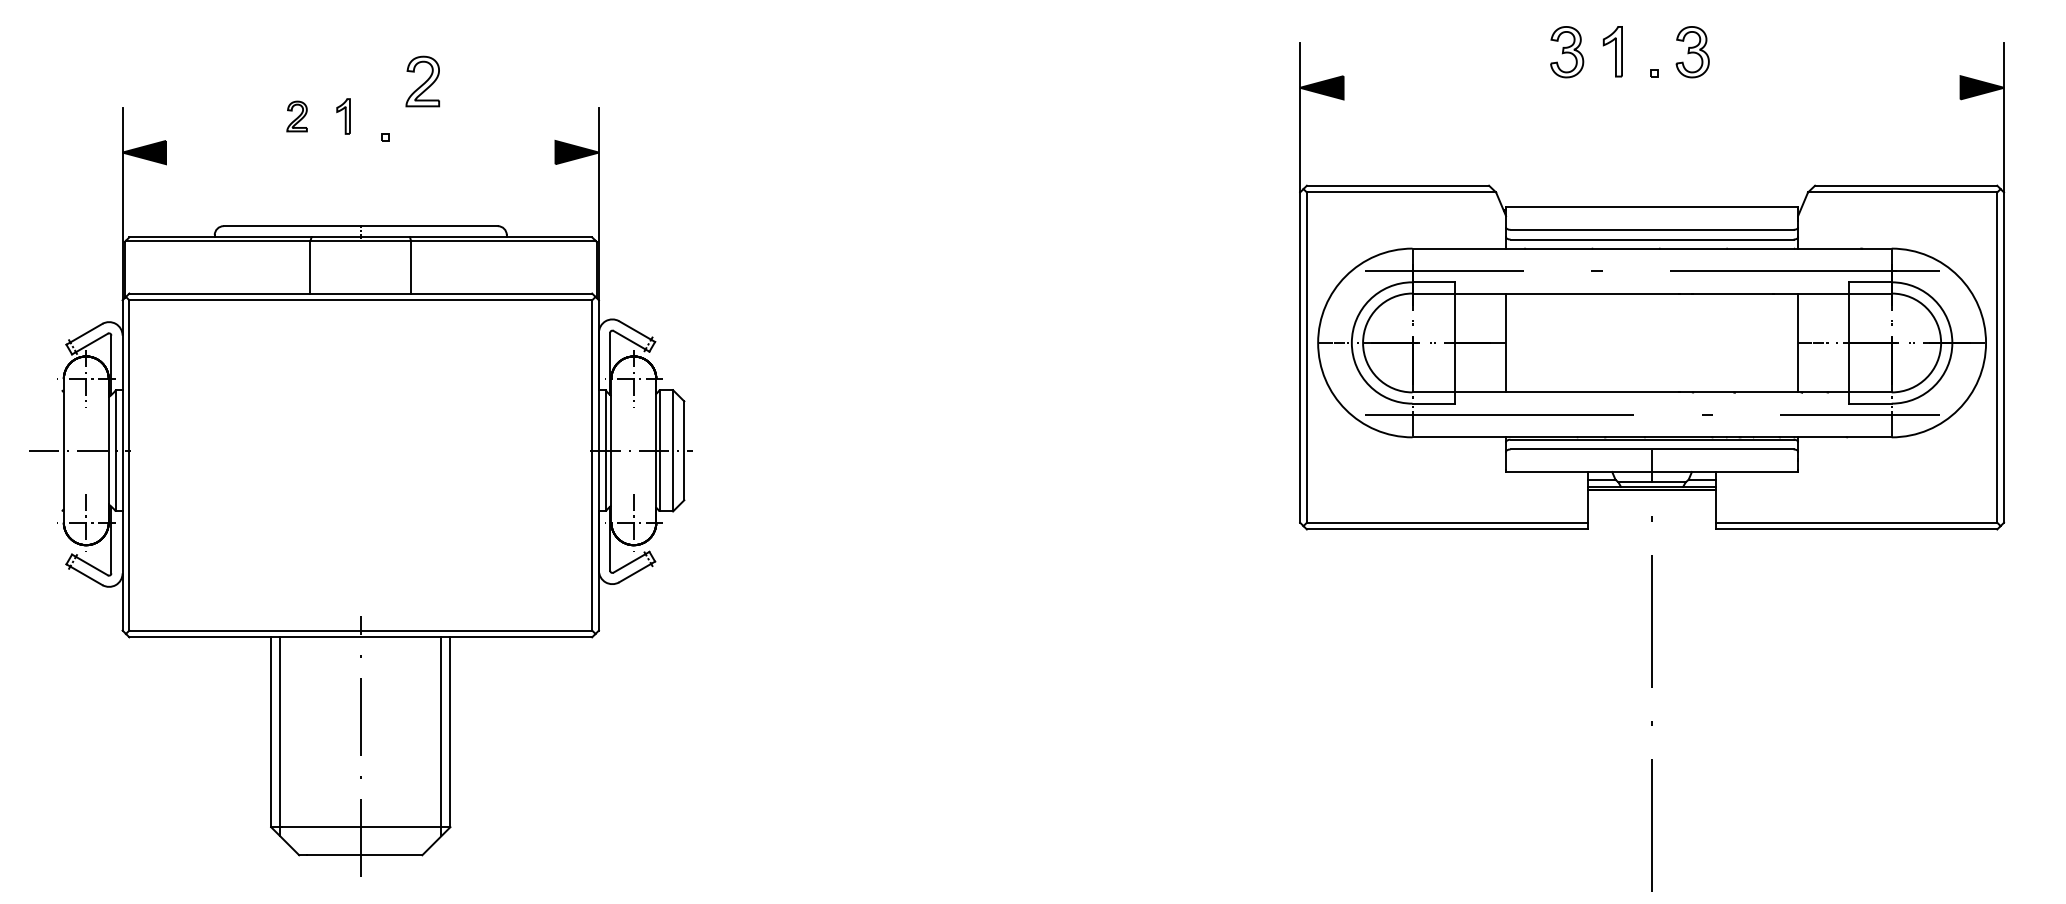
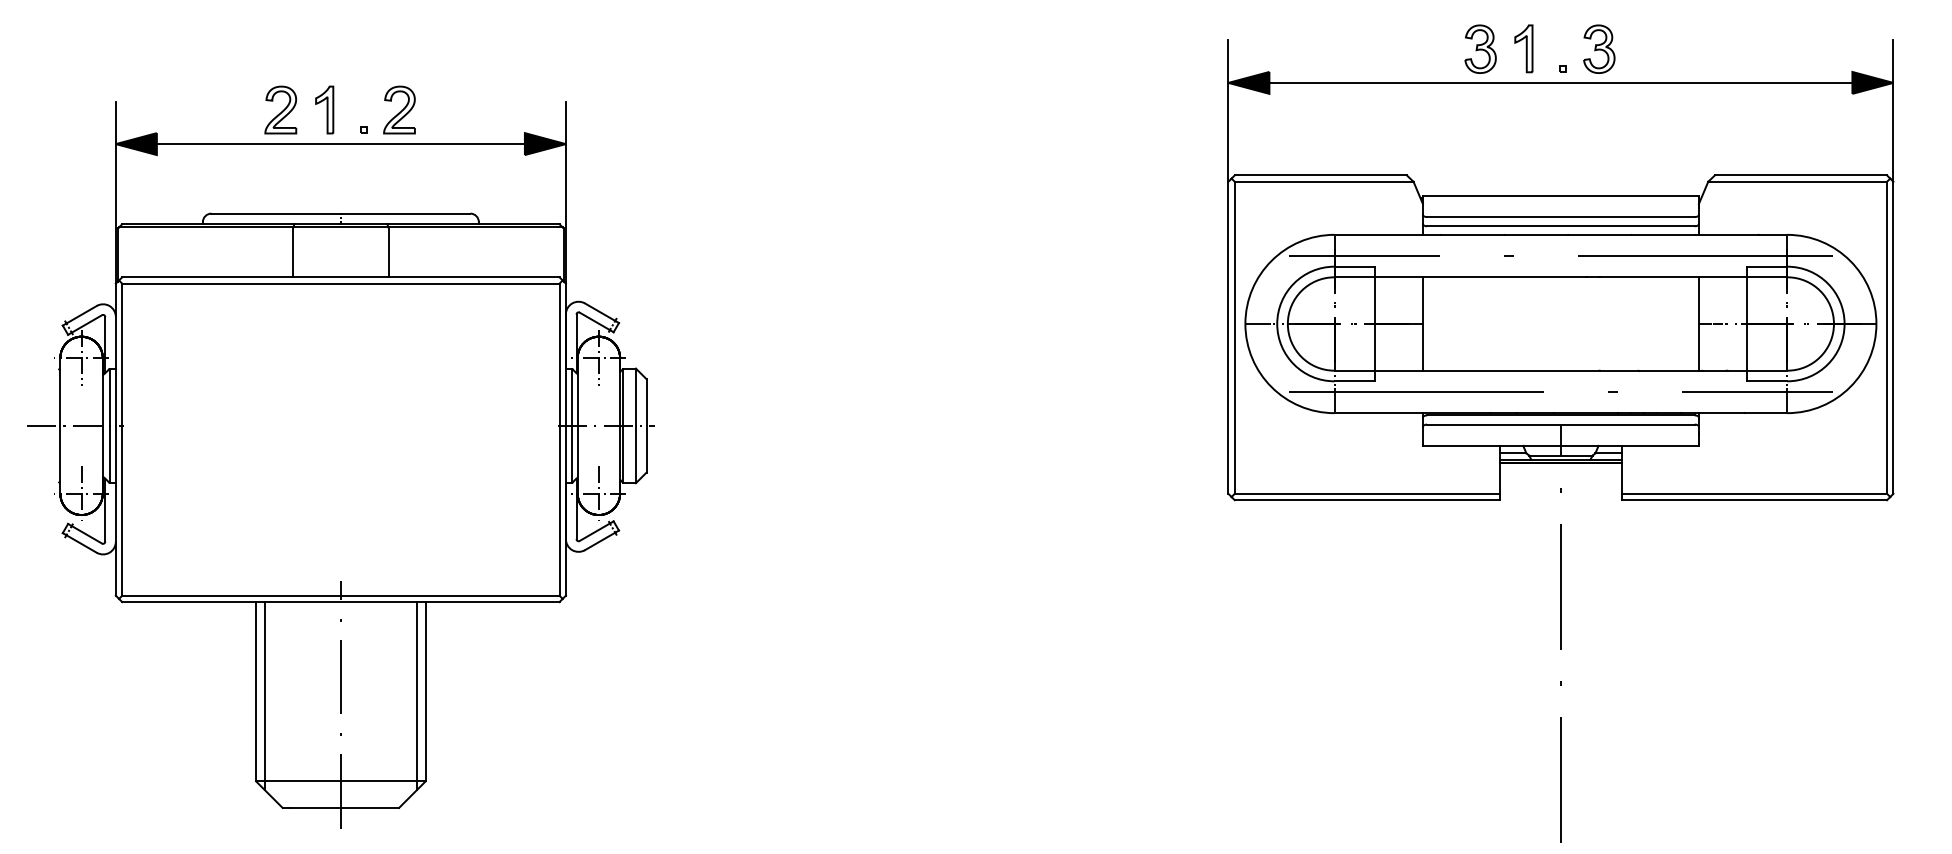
part: (422, 81) -> (399, 110), moved
line: (1651, 87) -> (1560, 82), added
part: (296, 116) -> (280, 110), size x1.67
part: (343, 116) -> (324, 110), size x1.43
line: (360, 152) -> (340, 144), added

